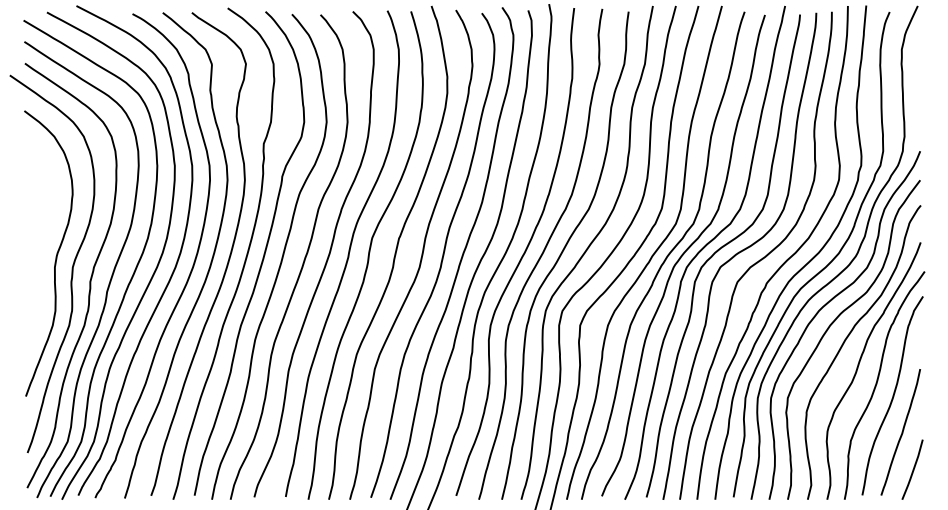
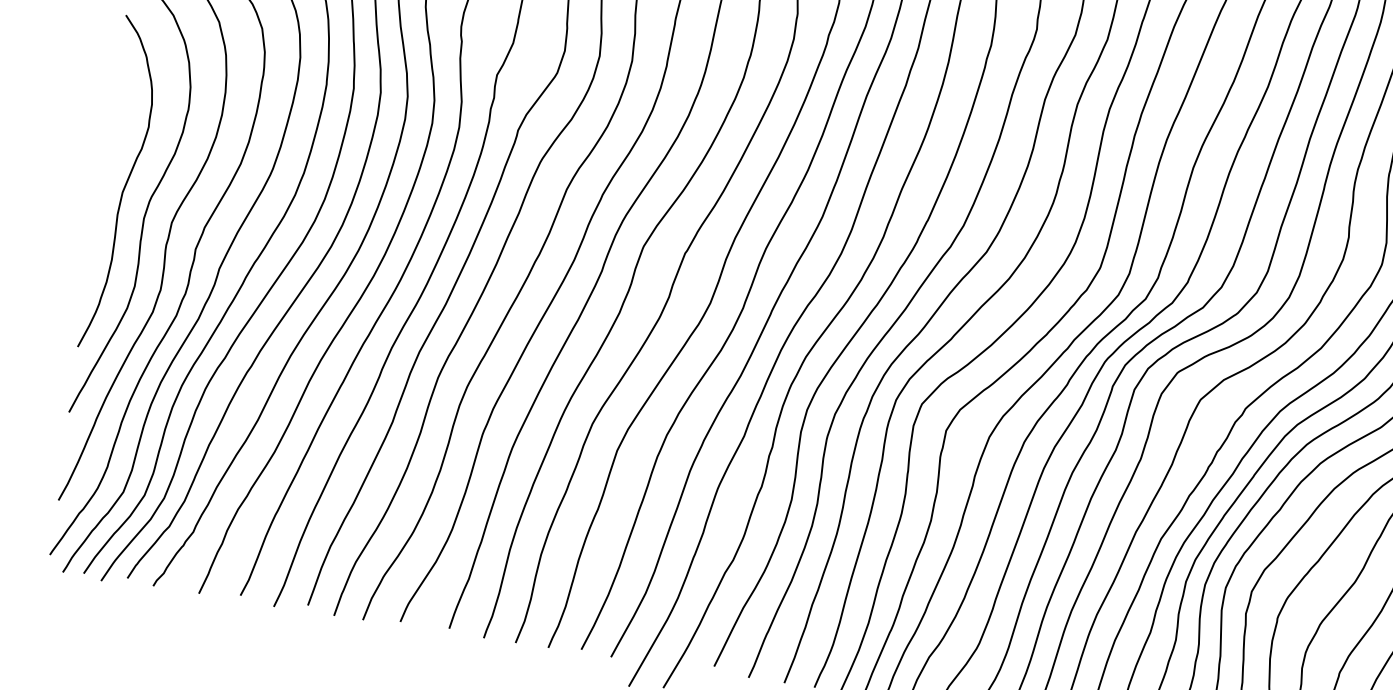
curve: (39, 247) -> (124, 184), added

